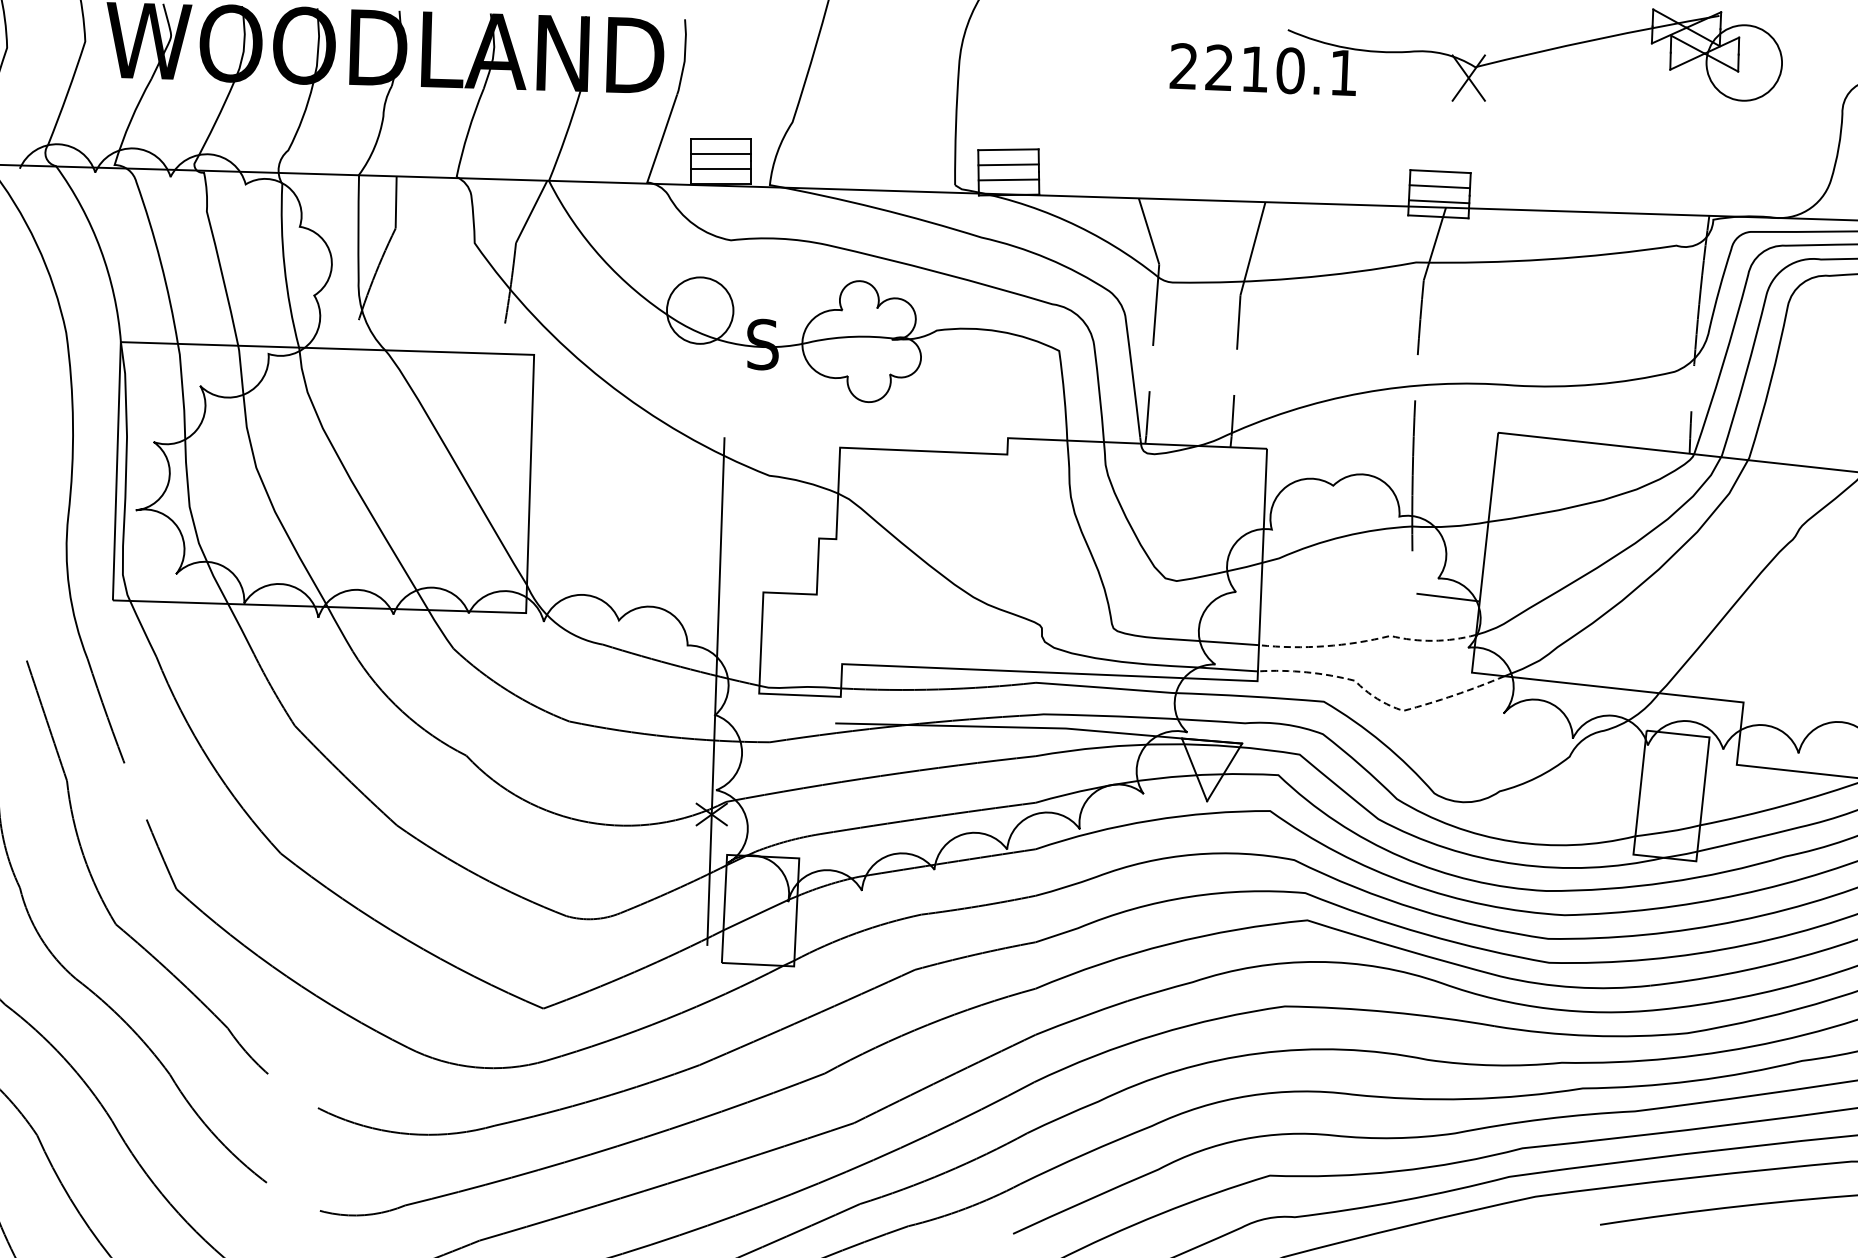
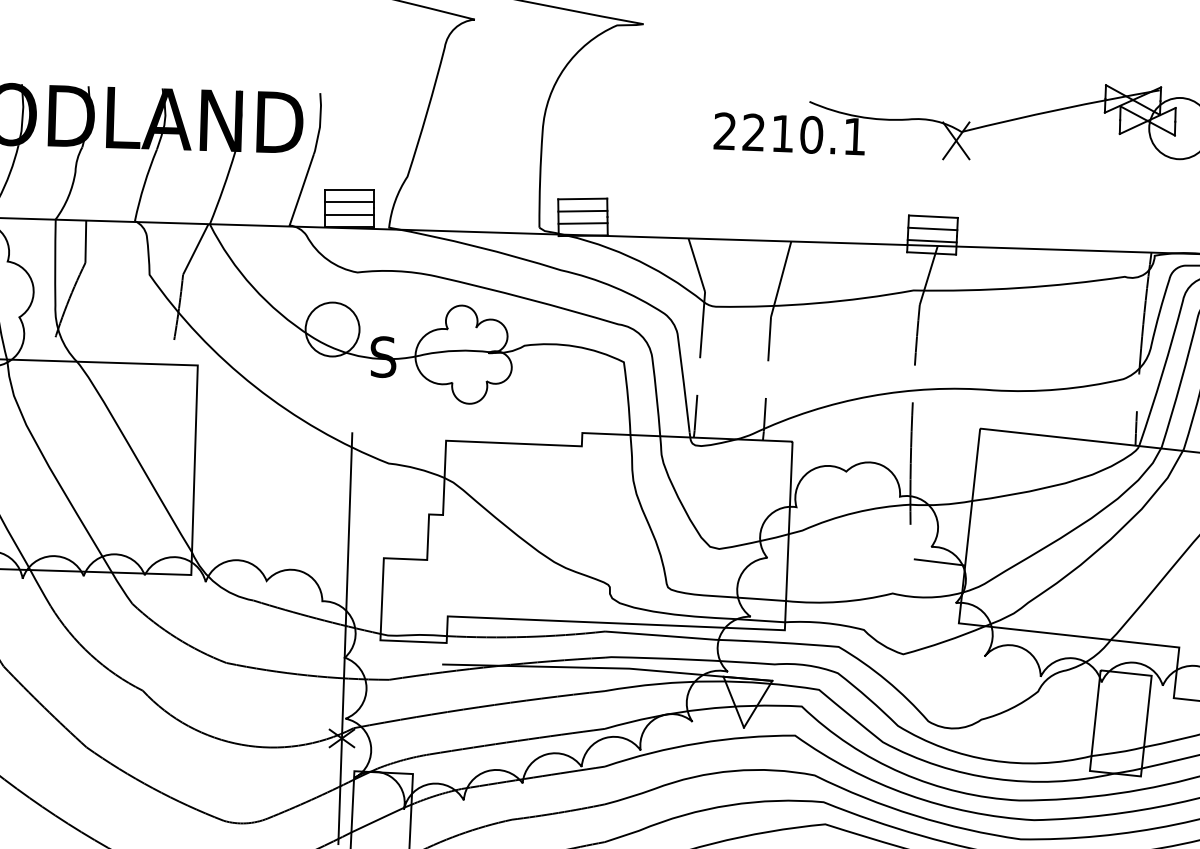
line: (1368, 640) -> (874, 597), dashed -> solid
line: (1377, 698) -> (882, 644), dashed -> solid

